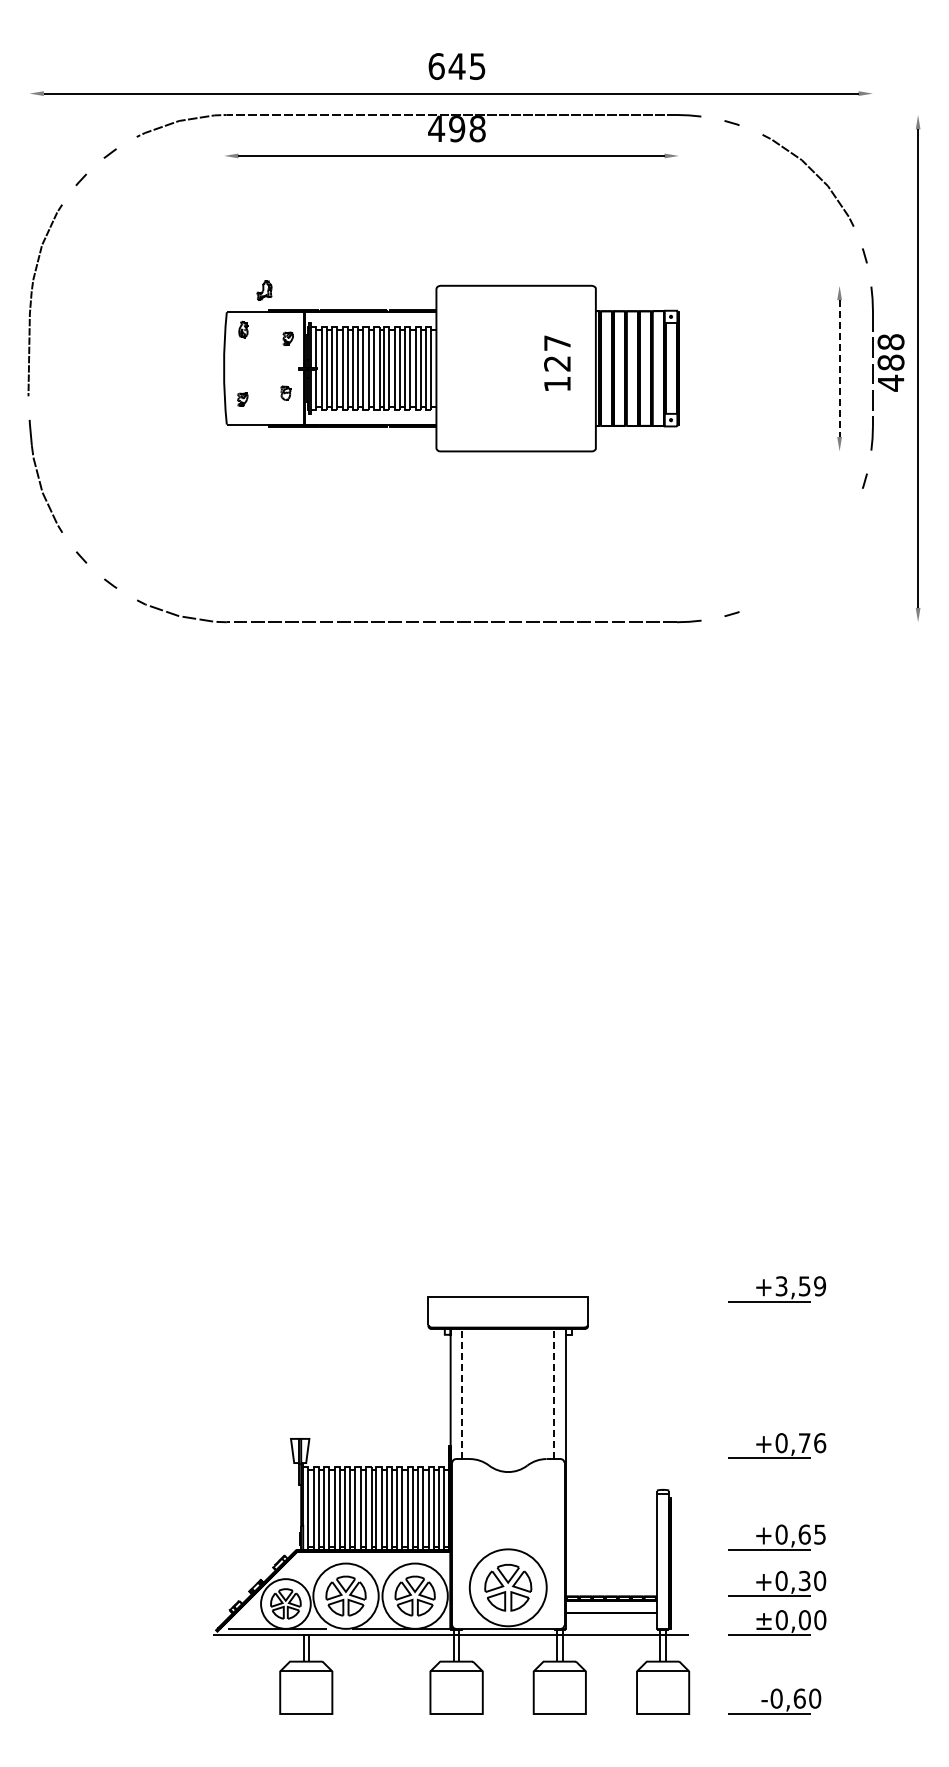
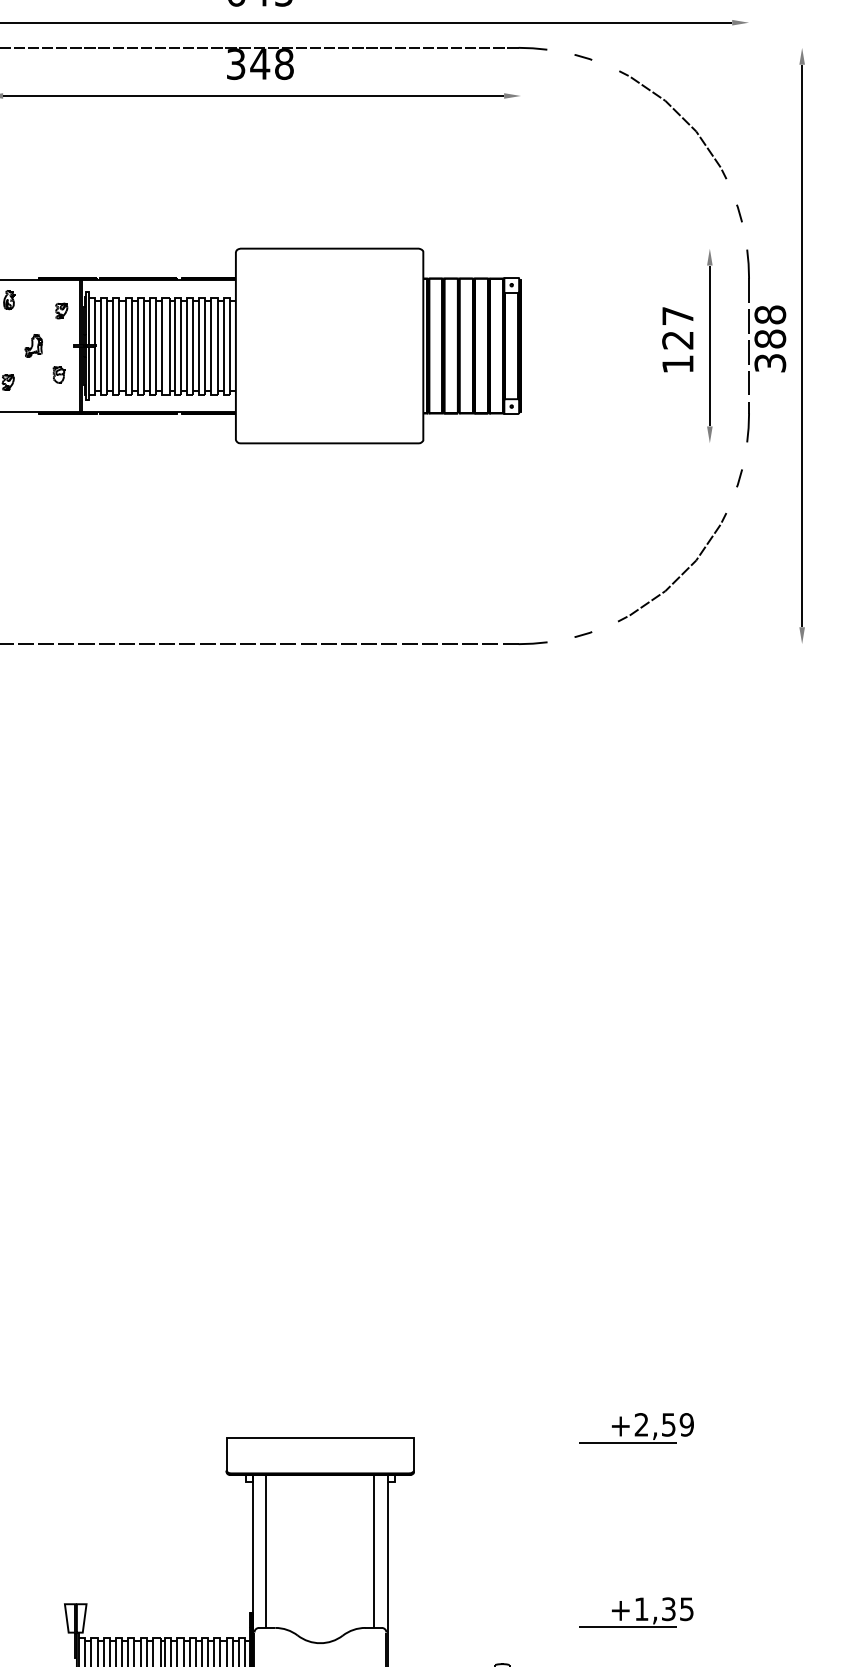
text: (446, 128) -> (247, 63), 498 -> 348
part: (264, 290) -> (33, 345), moved
text: (557, 362) -> (677, 338), moved
line: (839, 369) -> (709, 347), dashed -> solid
text: (890, 382) -> (769, 362), 488 -> 388
curve: (815, 562) -> (681, 573), added
text: (781, 1286) -> (641, 1425), +3,59 -> +2,59
line: (462, 1393) -> (266, 1550), dashed -> solid
line: (553, 1393) -> (373, 1550), dashed -> solid
text: (800, 1443) -> (663, 1609), +0,76 -> +1,35

